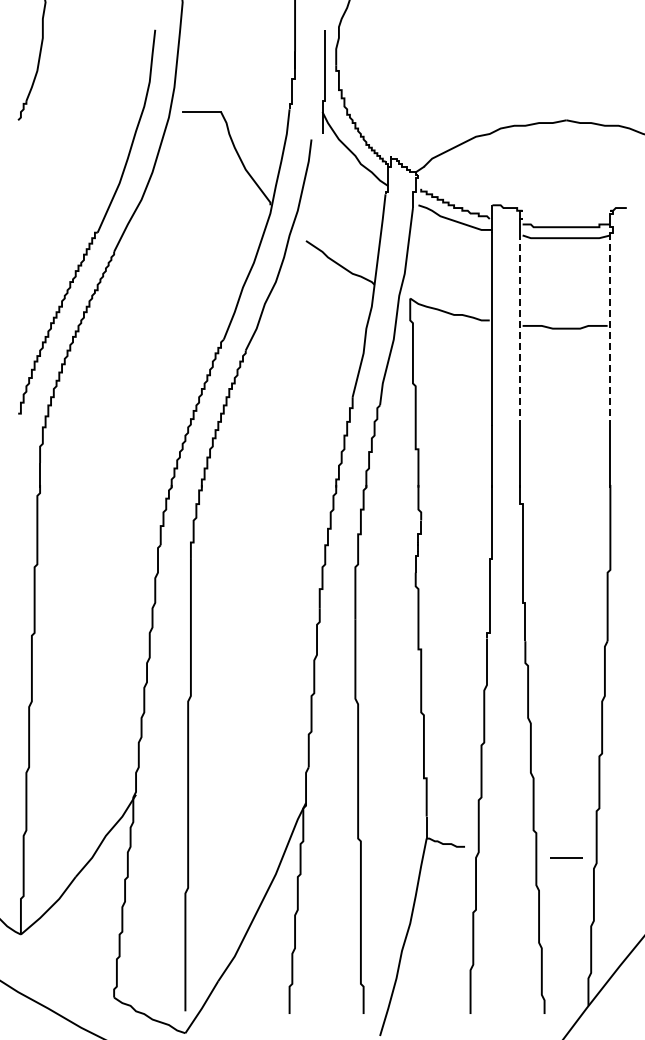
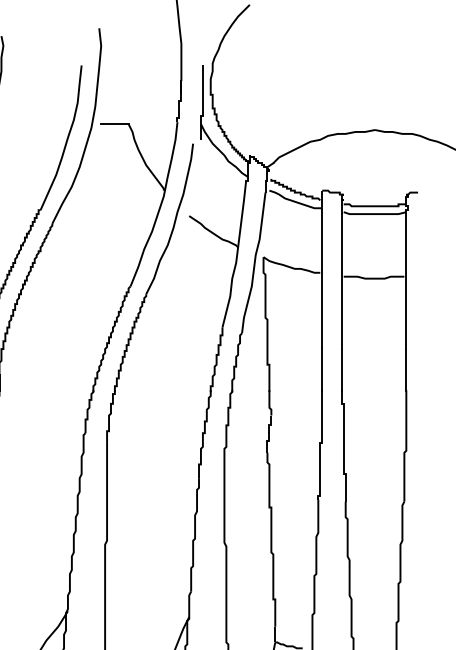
line: (519, 332) -> (341, 281), dashed -> solid
line: (610, 332) -> (406, 281), dashed -> solid

